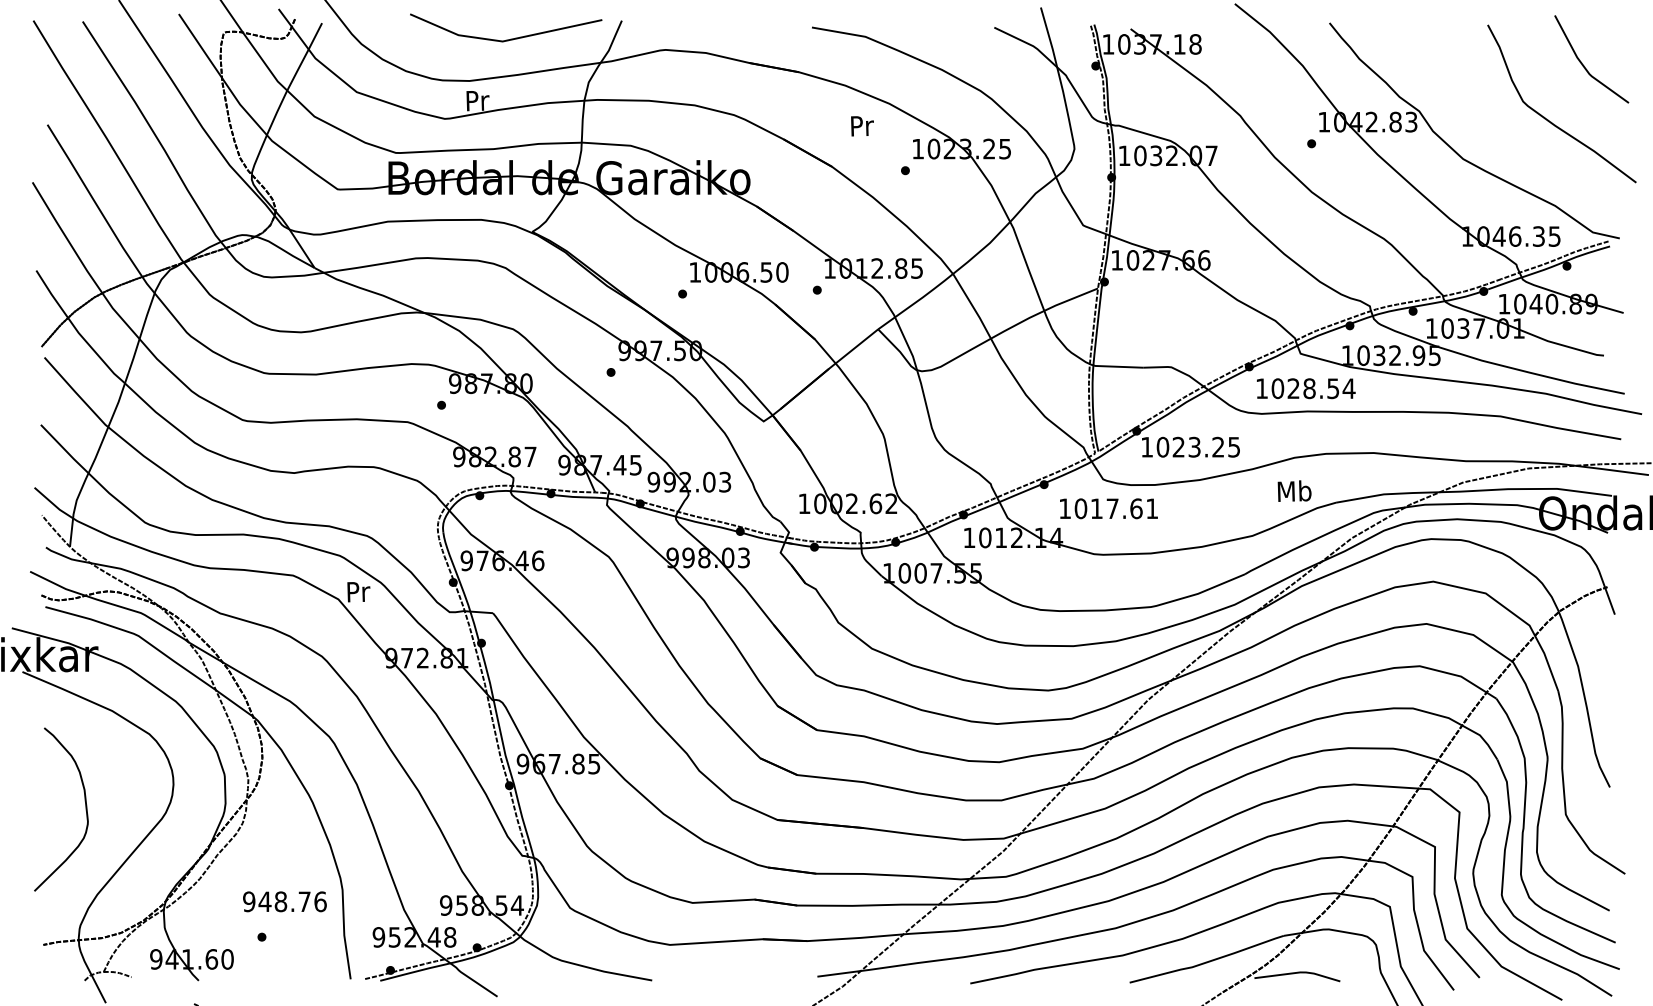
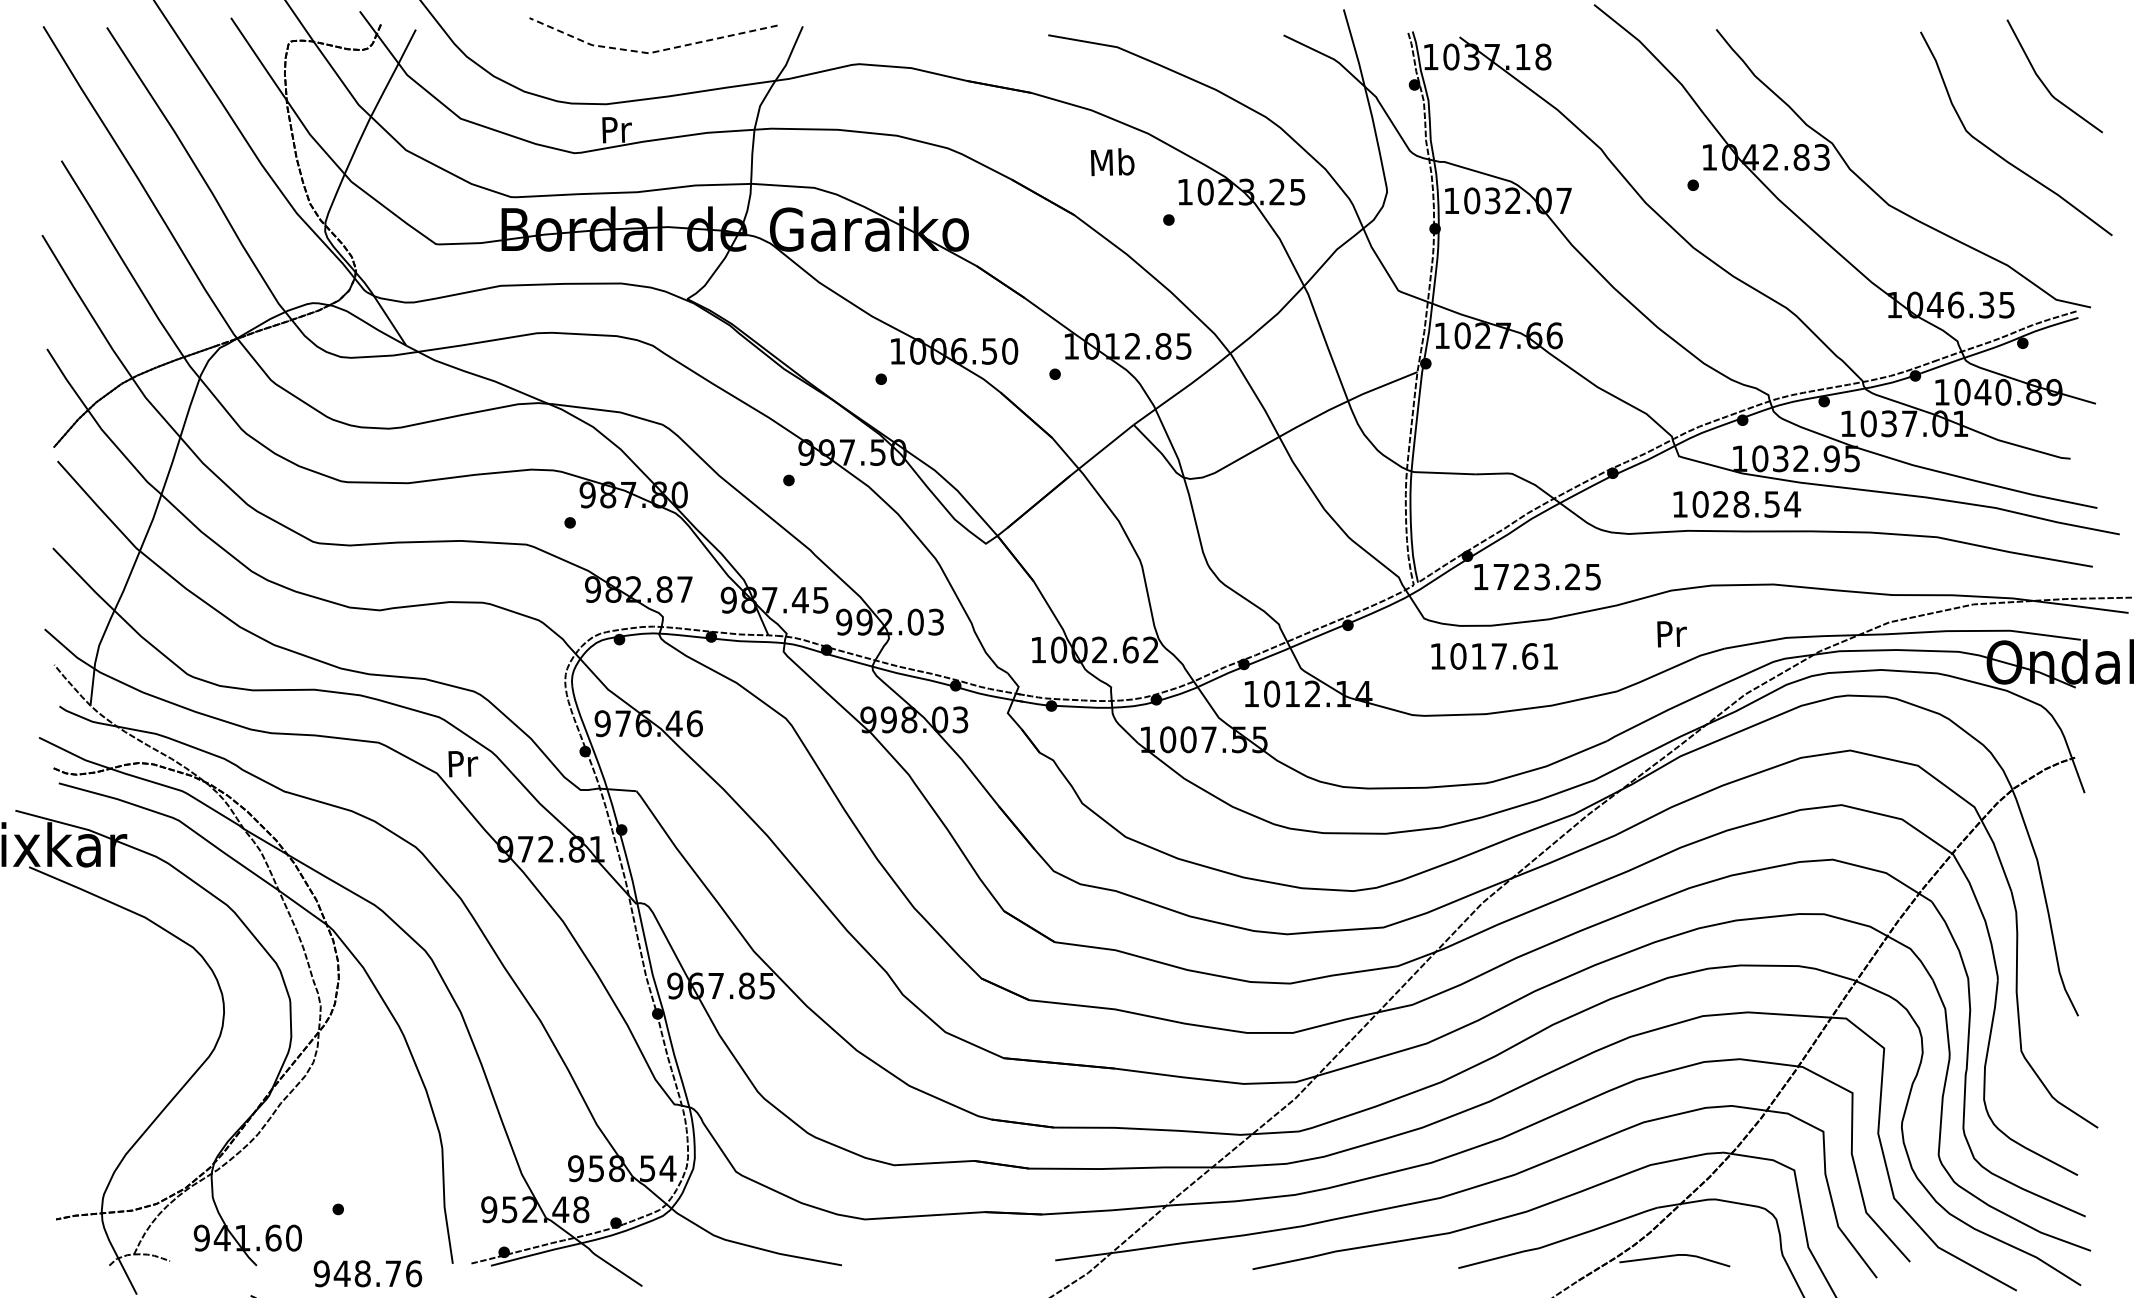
line: (503, 41) -> (649, 53), solid -> dashed
text: (861, 126) -> (1112, 162), Pr -> Mb
text: (1306, 388) -> (1737, 504), moved
text: (1163, 446) -> (1501, 576), 1023.25 -> 1723.25
text: (1294, 490) -> (1671, 633), Mb -> Pr
text: (1108, 508) -> (1494, 656), moved
curve: (85, 807) -> (110, 1042), removed
text: (284, 901) -> (367, 1273), moved

